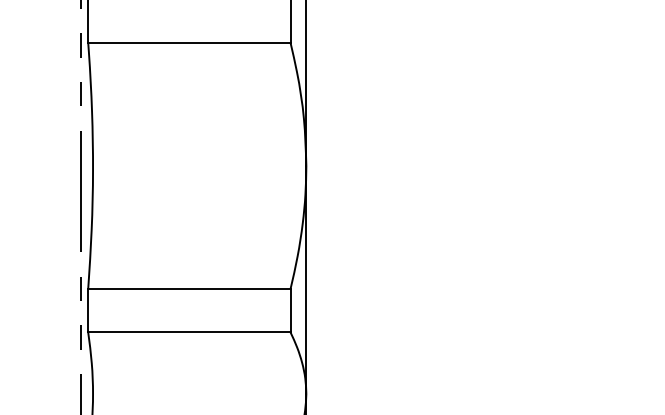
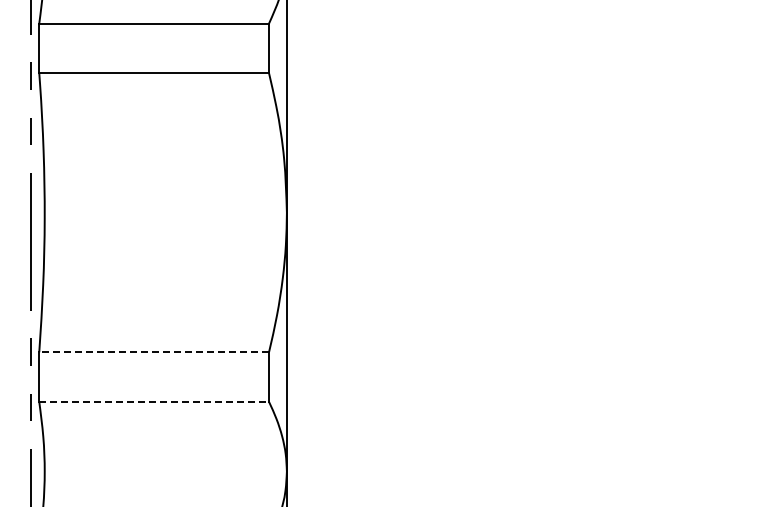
line: (189, 289) -> (154, 352), solid -> dashed
line: (189, 332) -> (154, 401), solid -> dashed

